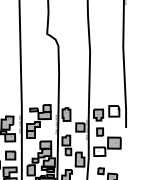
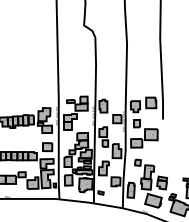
fill: (114, 110) -> (151, 102), added
fill: (99, 150) -> (136, 142), added

